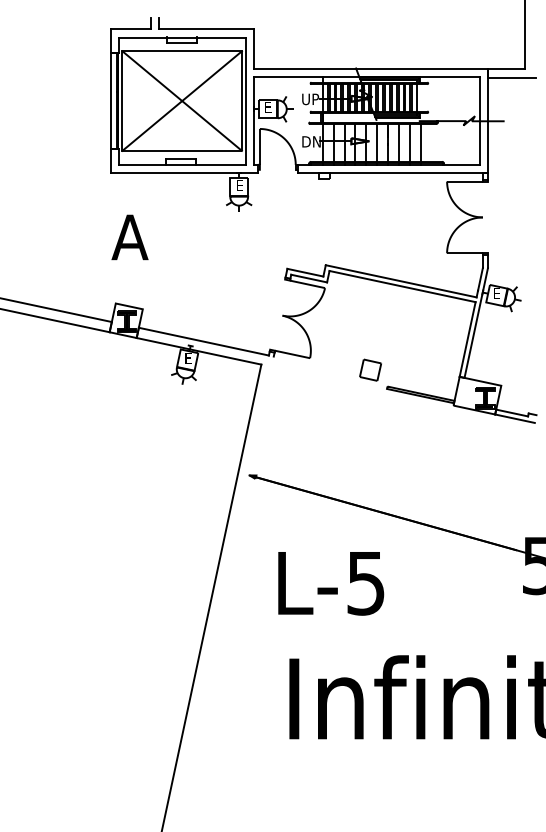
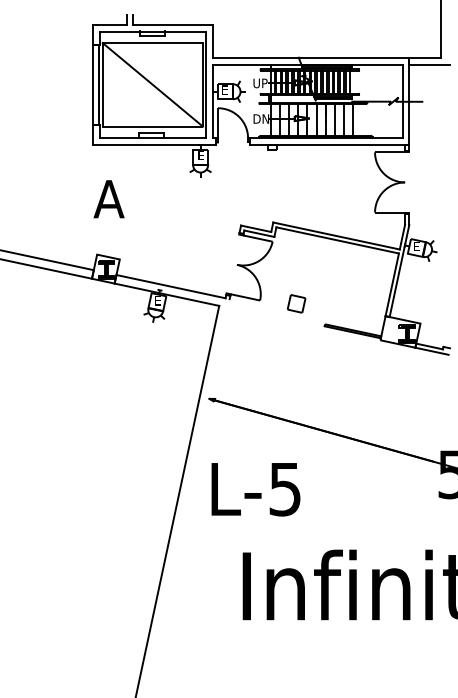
line: (181, 100) -> (152, 84), removed
part: (370, 369) -> (296, 303), moved
text: (331, 583) -> (256, 489), moved

